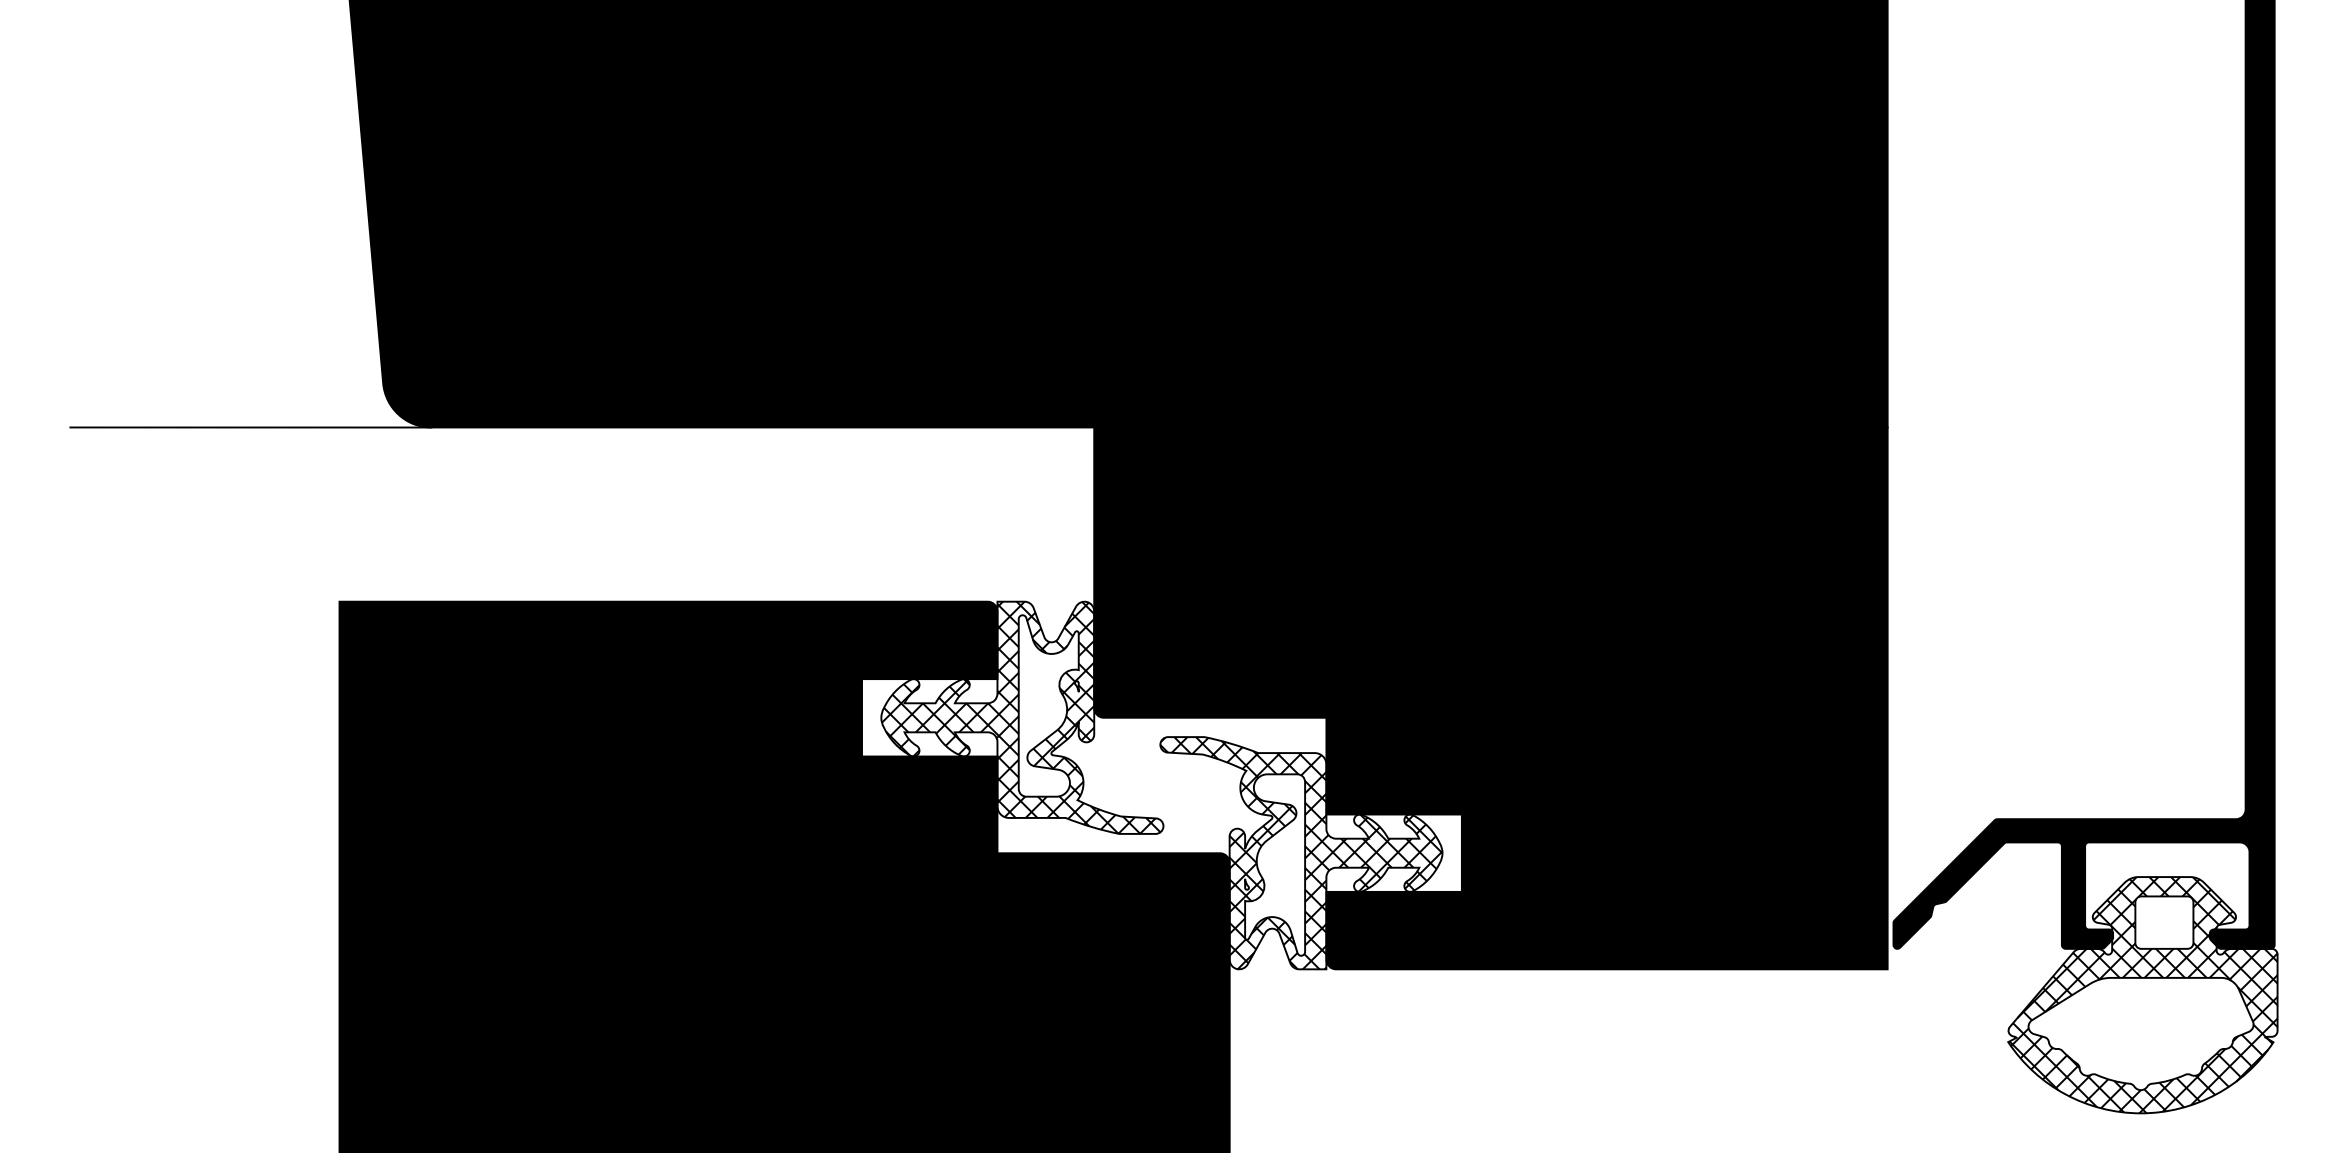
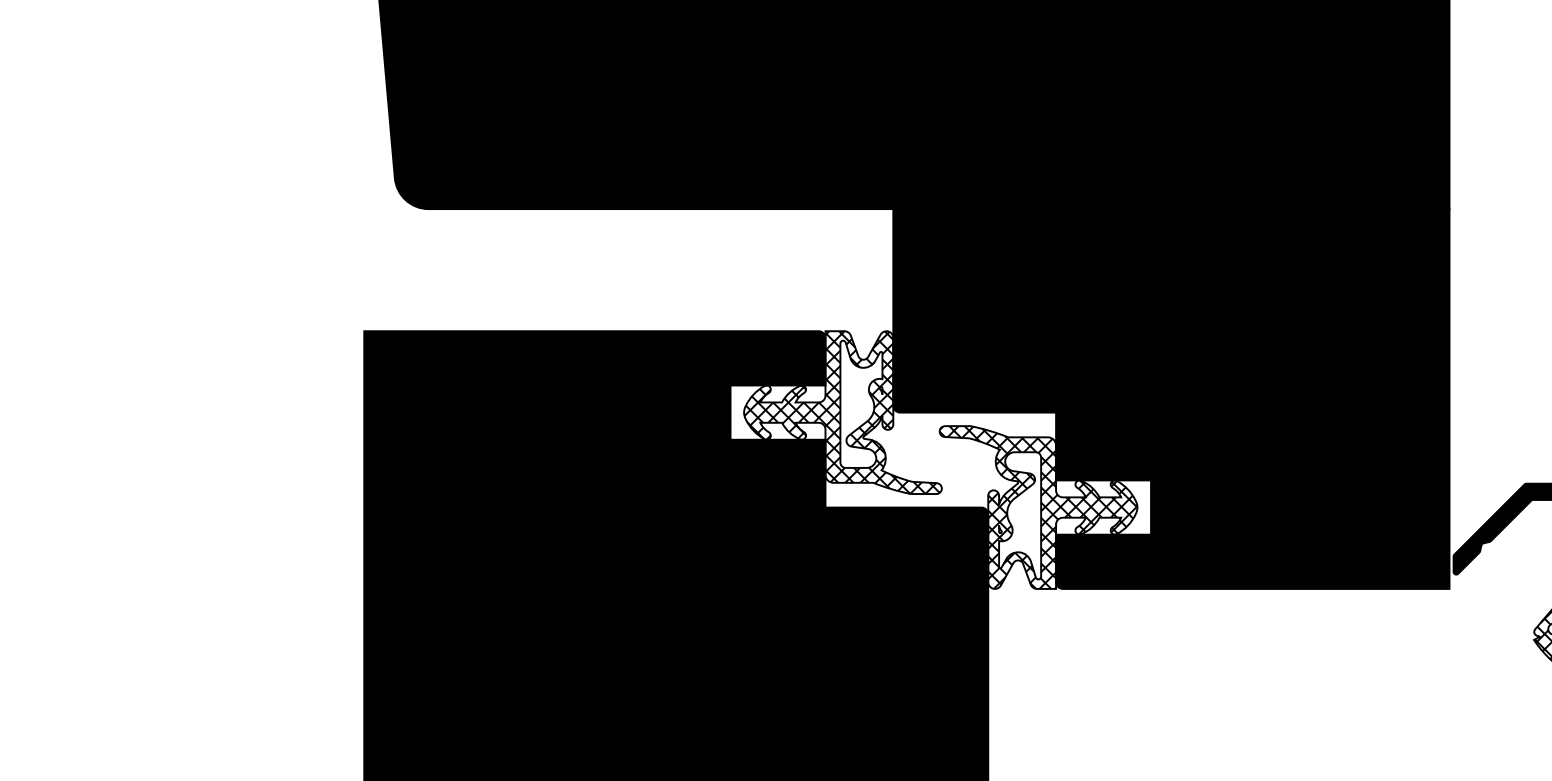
line: (250, 427) -> (301, 209), removed

